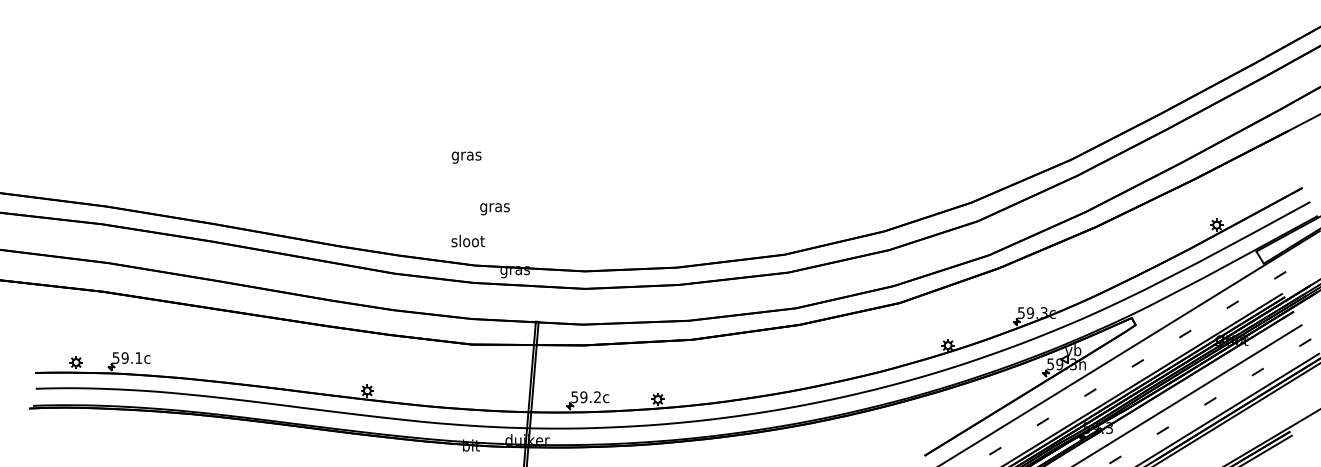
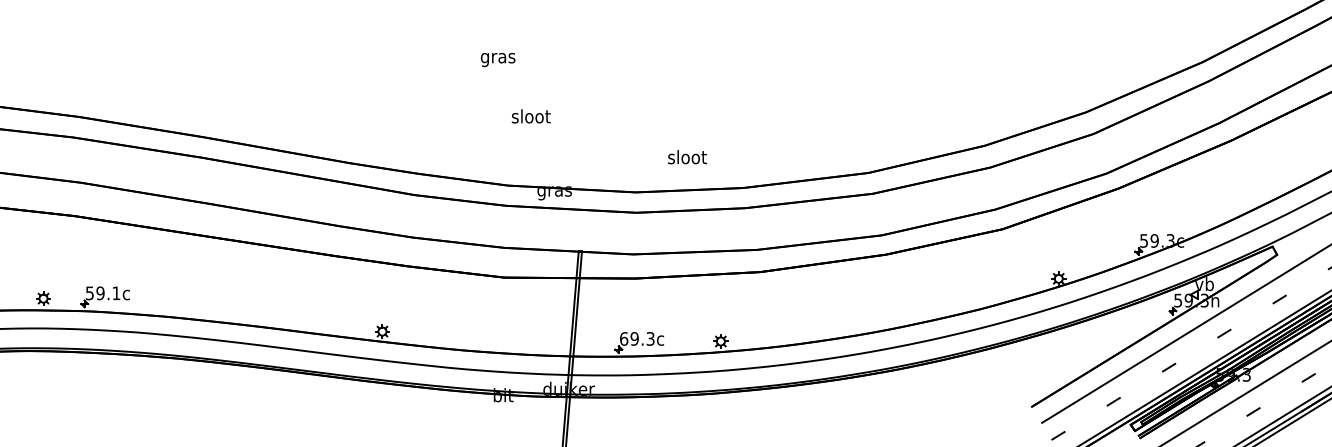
text: (494, 207) -> (530, 118), gras -> sloot
text: (467, 241) -> (686, 157), moved
text: (585, 397) -> (636, 339), 59.2c -> 69.3c

